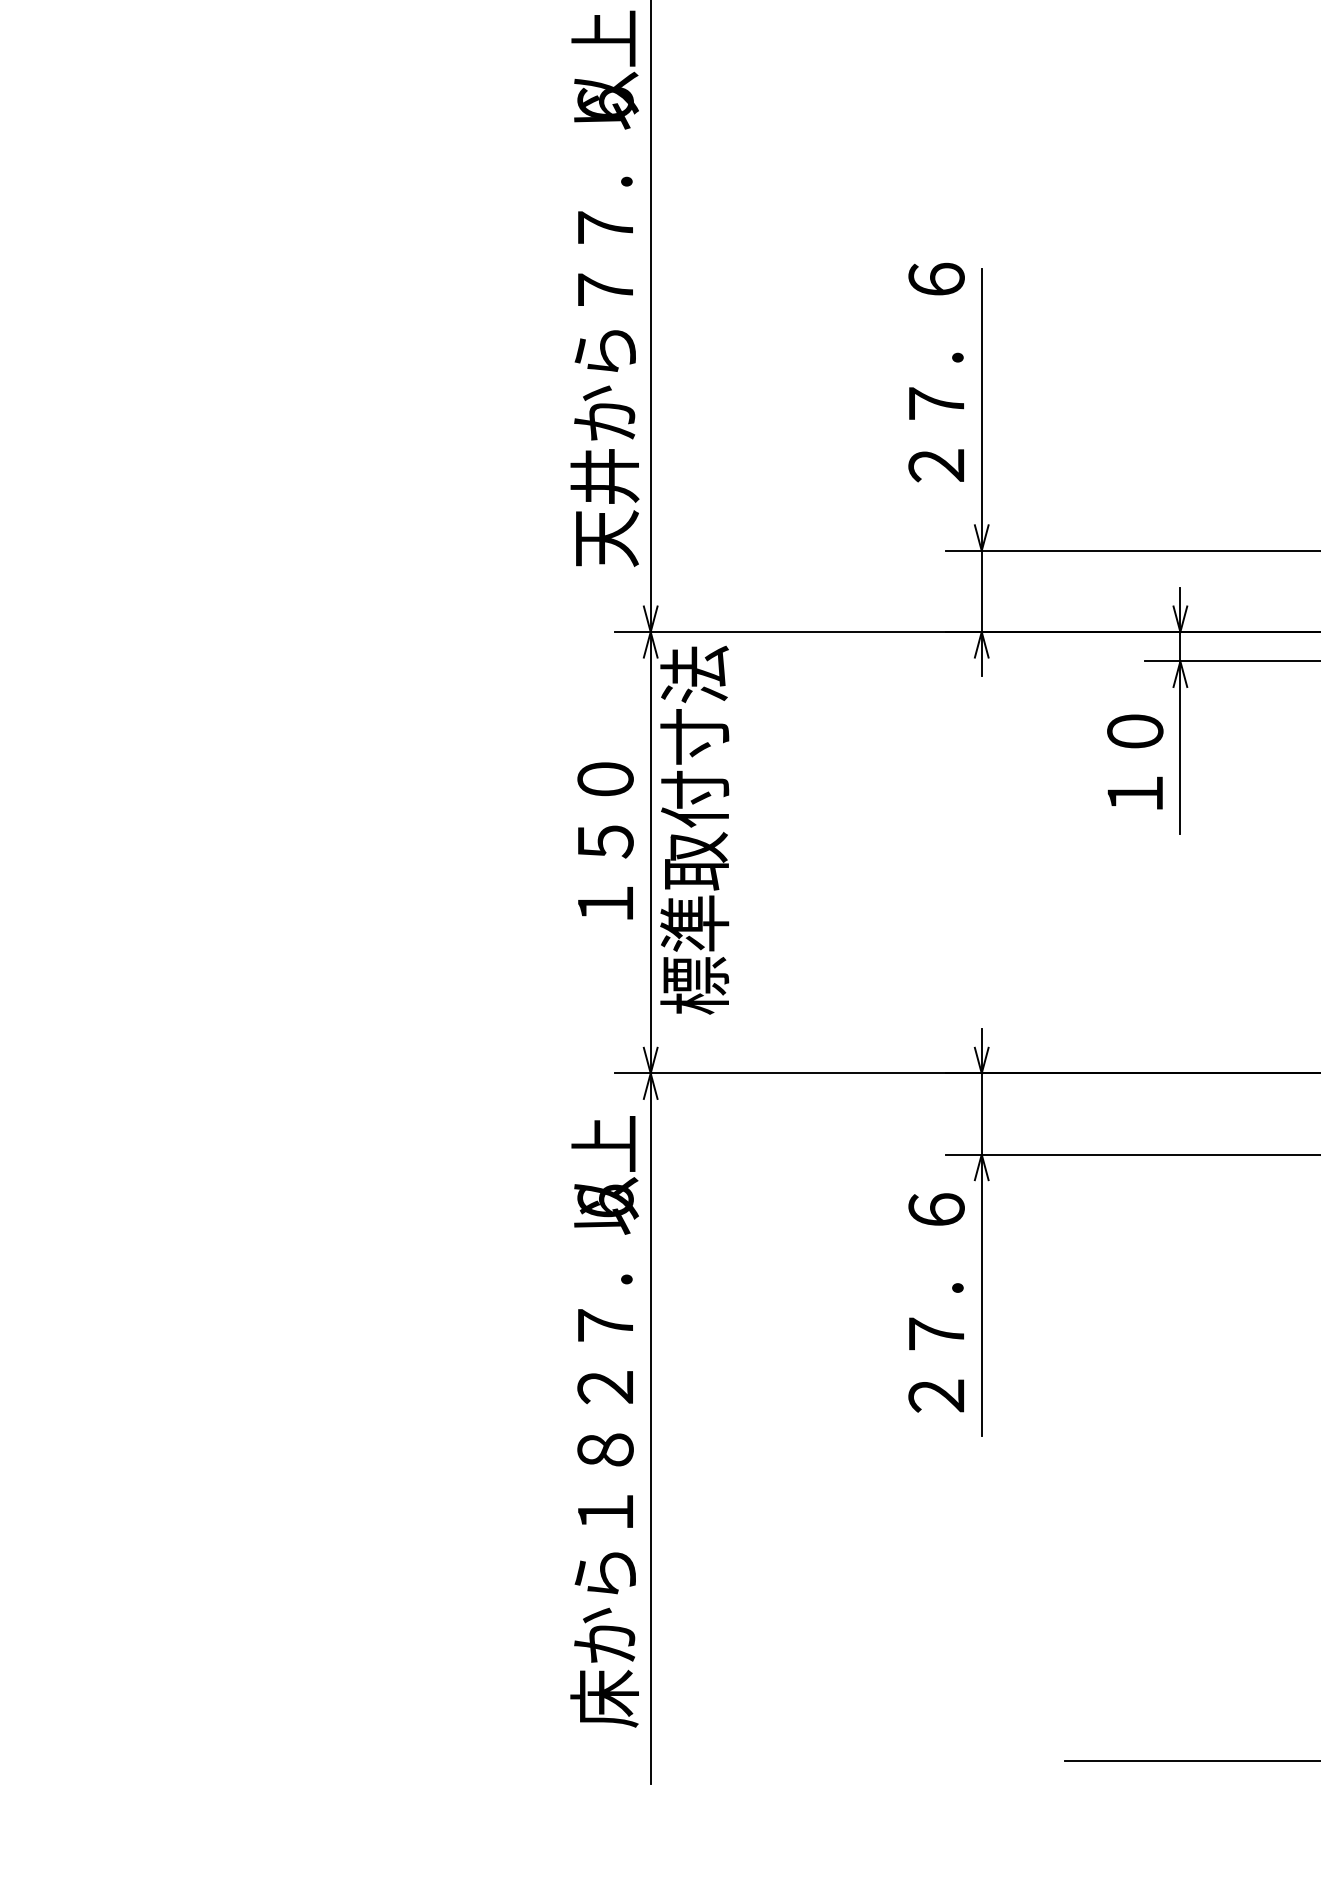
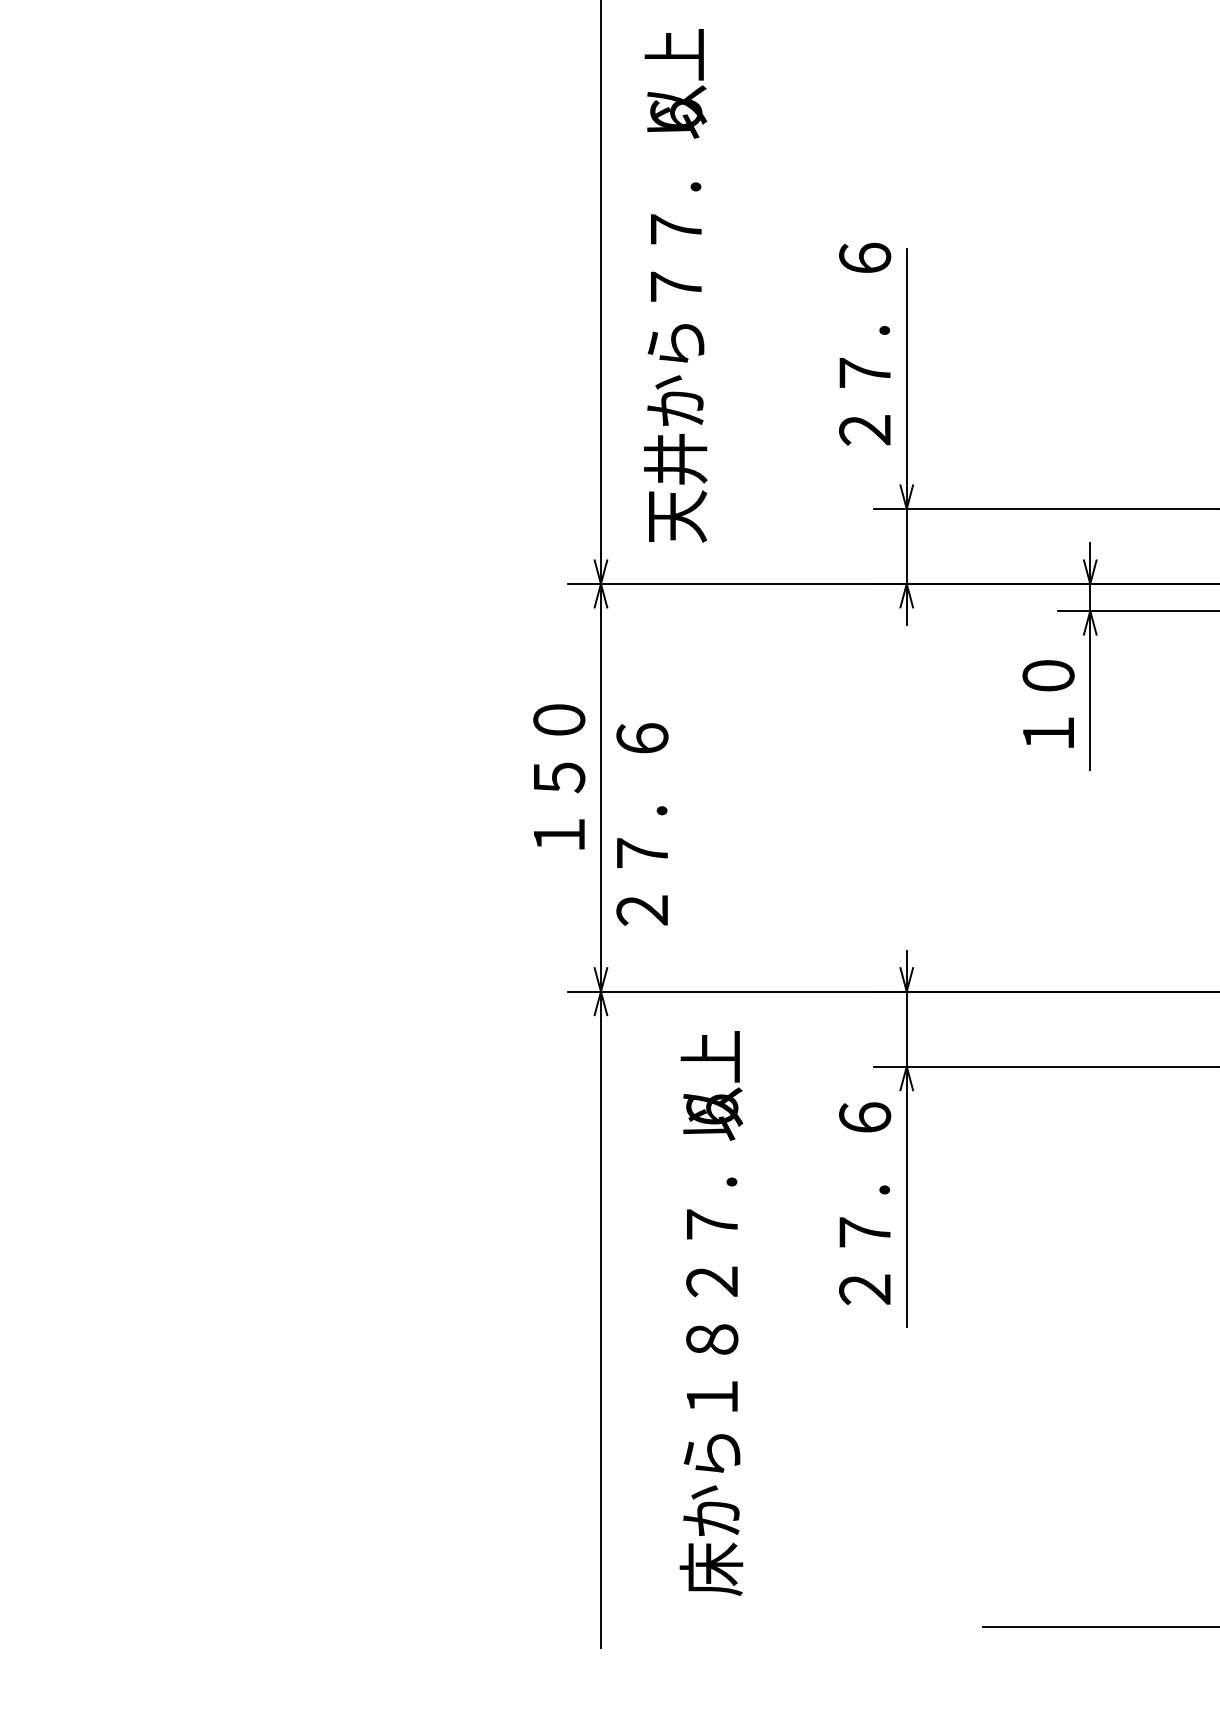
text: (604, 288) -> (675, 285), moved
text: (694, 829) -> (641, 766), 標準取付寸法 -> ２７．６
text: (604, 1421) -> (711, 1313), moved

